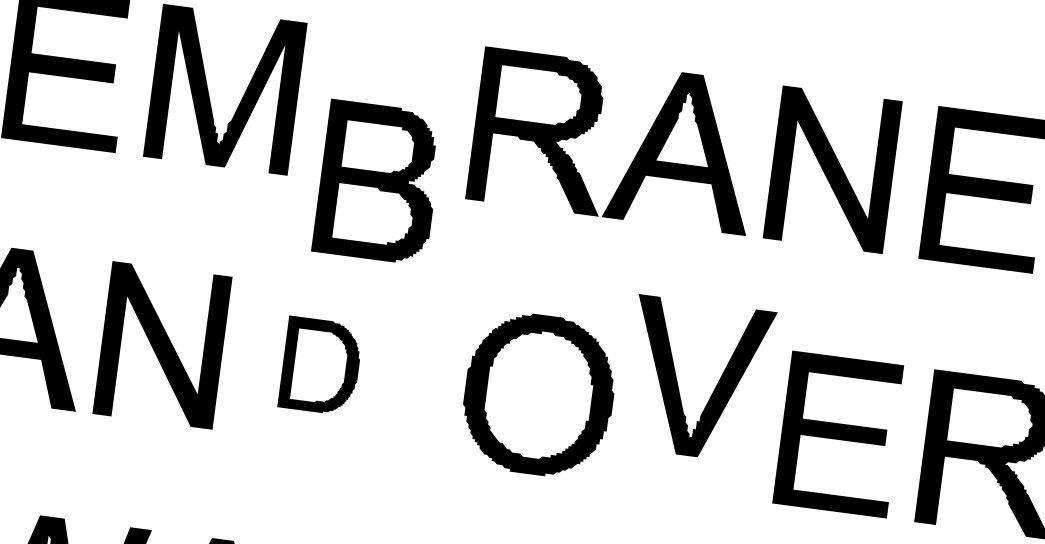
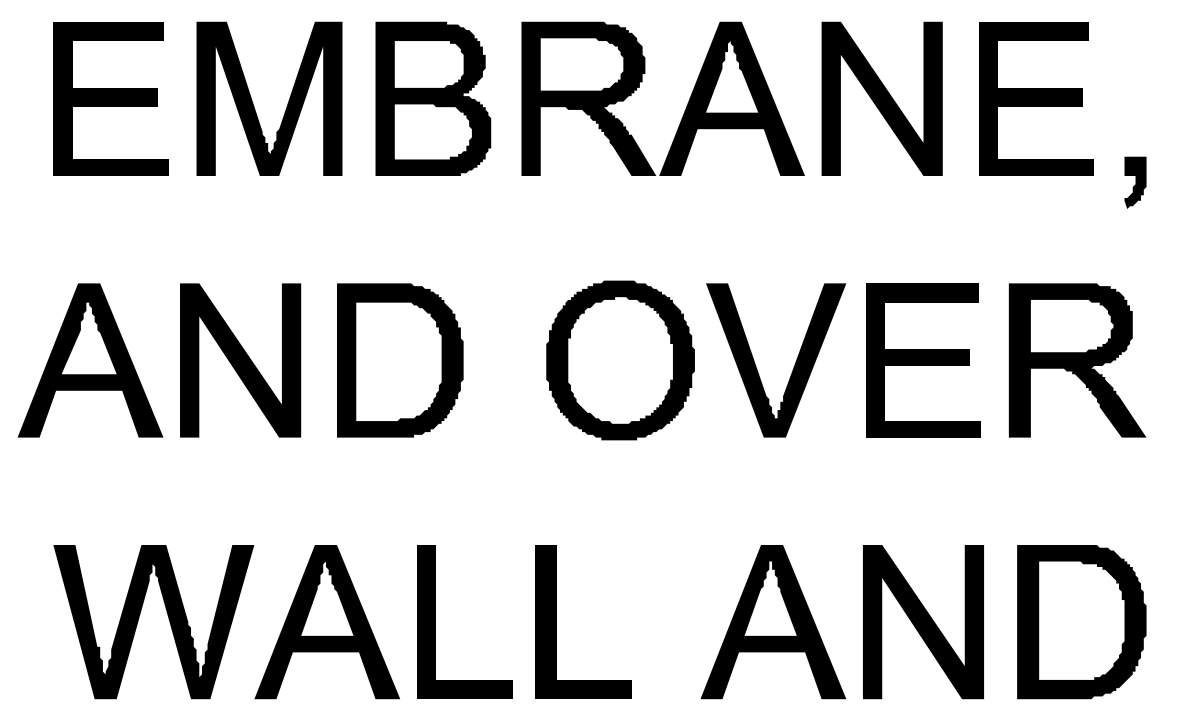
part: (378, 182) -> (433, 98), moved
part: (321, 366) -> (400, 360), size x1.67
part: (713, 390) -> (792, 369), moved

